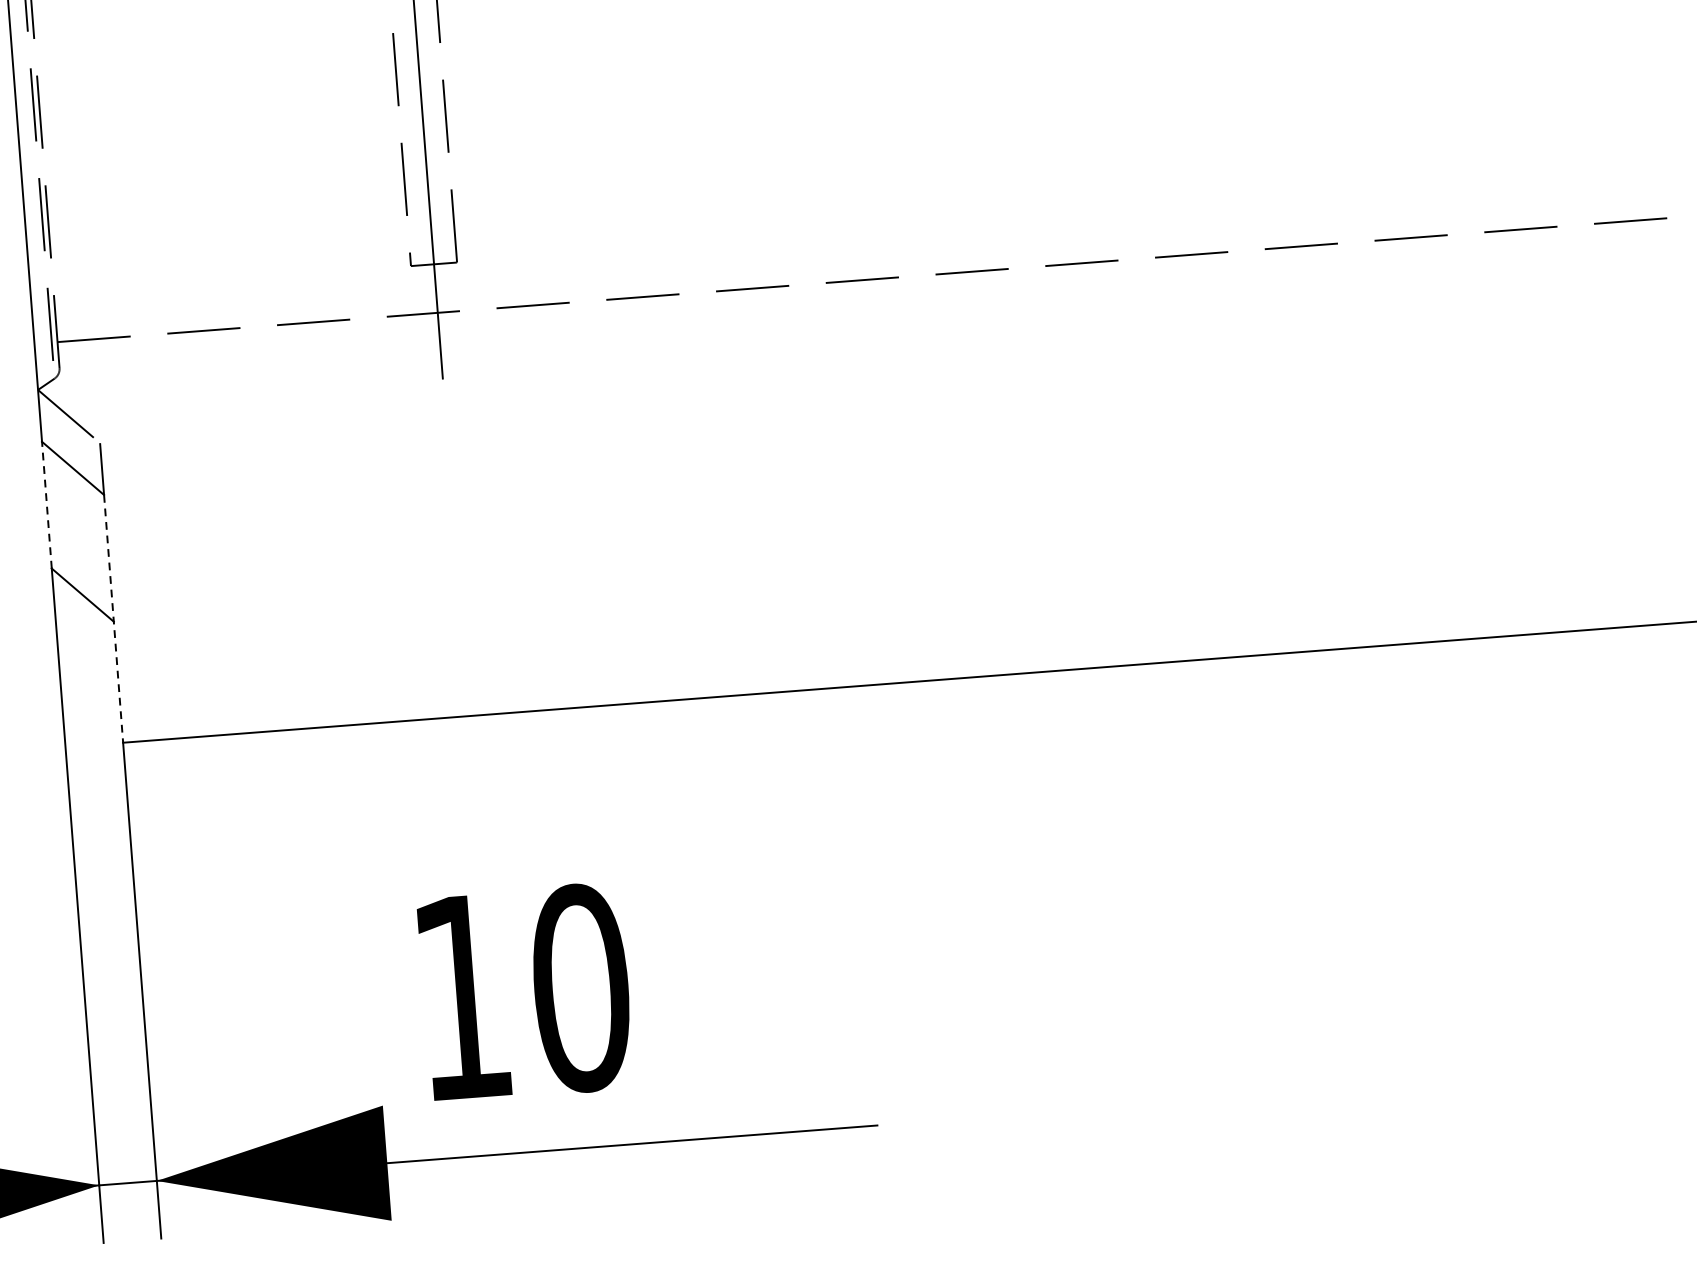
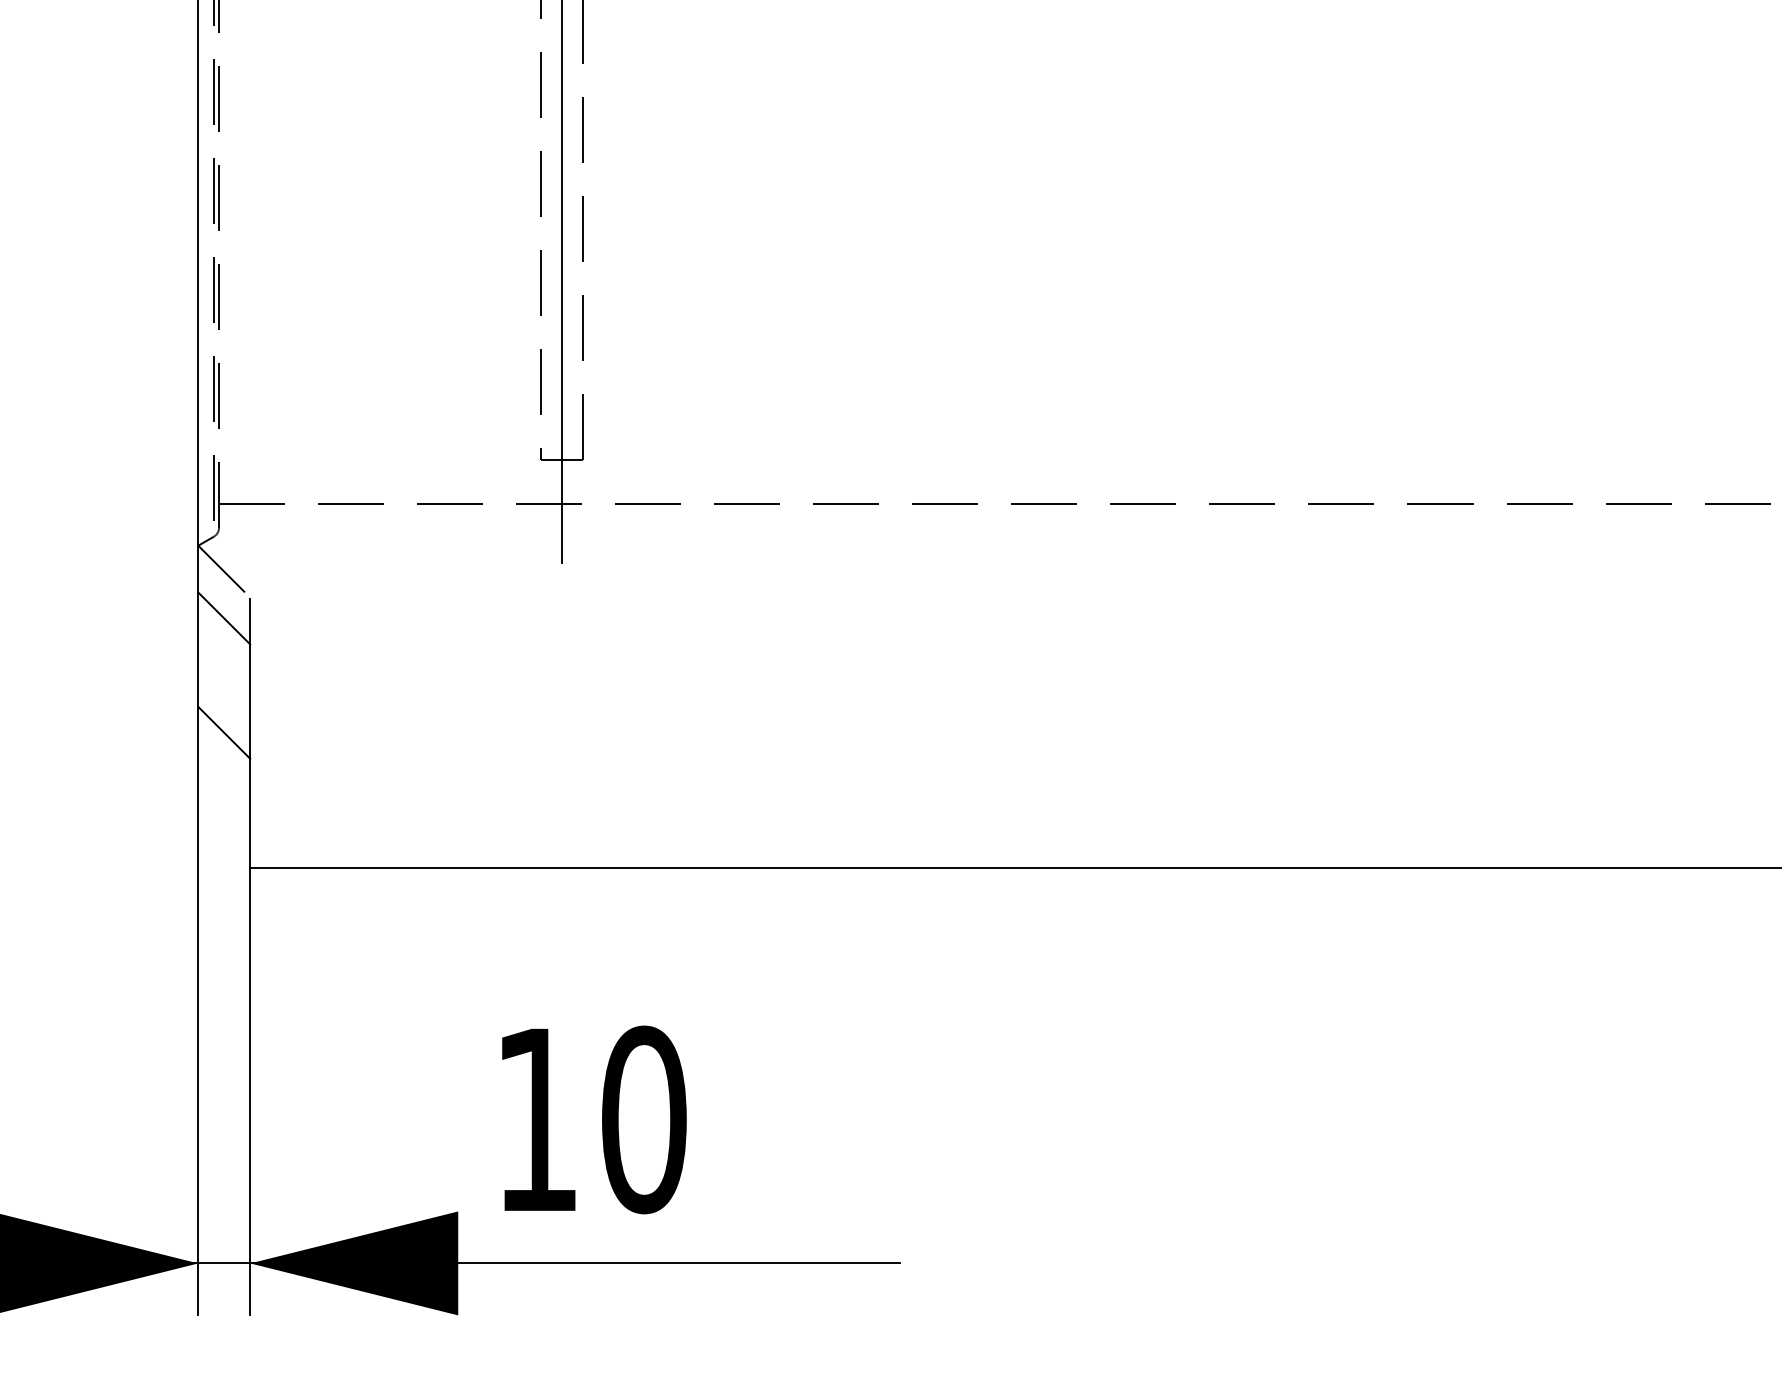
line: (47, 504) -> (198, 649), dashed -> solid
line: (113, 619) -> (250, 756), dashed -> solid

